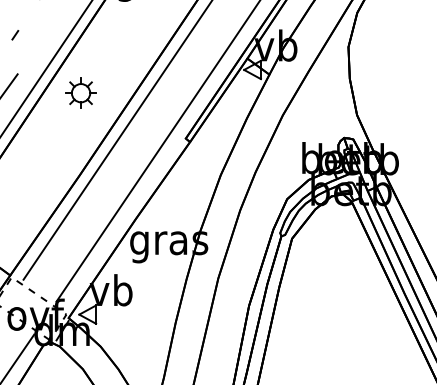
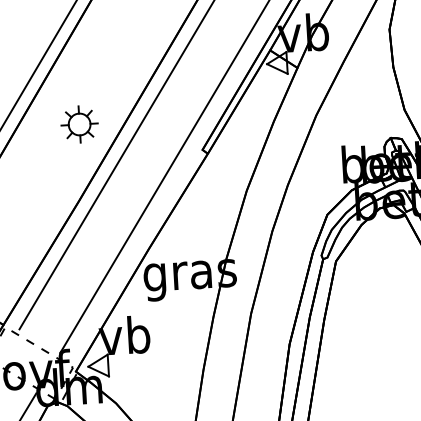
part: (80, 92) -> (78, 123), moved

